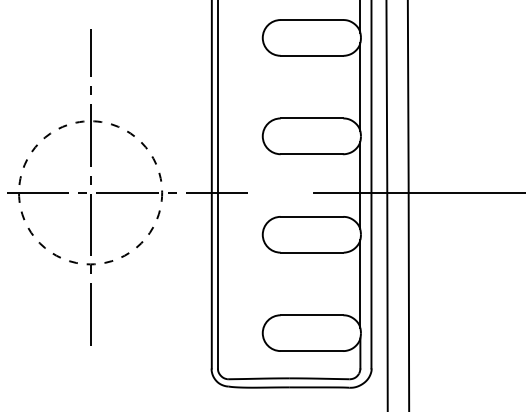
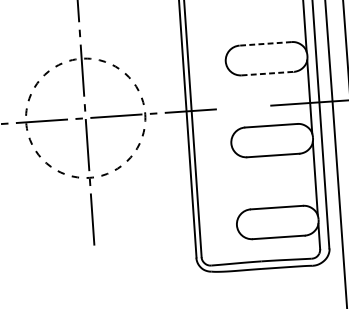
line: (311, 118) -> (265, 43), solid -> dashed
line: (312, 154) -> (268, 73), solid -> dashed

